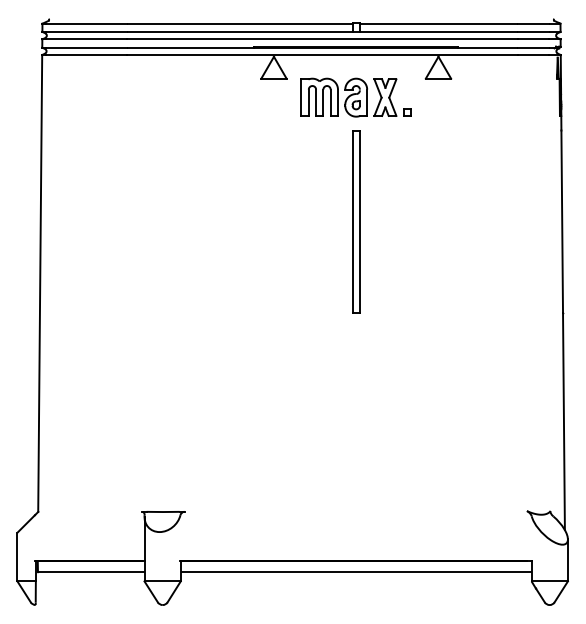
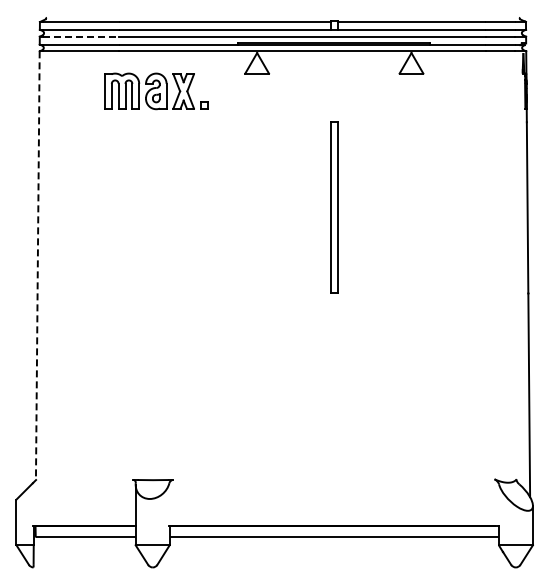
line: (86, 39) -> (81, 36), solid -> dashed
part: (356, 97) -> (156, 91), moved
line: (39, 284) -> (37, 266), solid -> dashed

